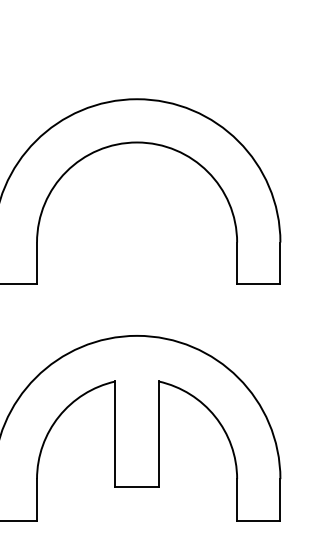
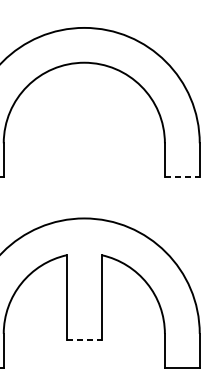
line: (258, 284) -> (182, 177), solid -> dashed
line: (137, 487) -> (84, 340), solid -> dashed

